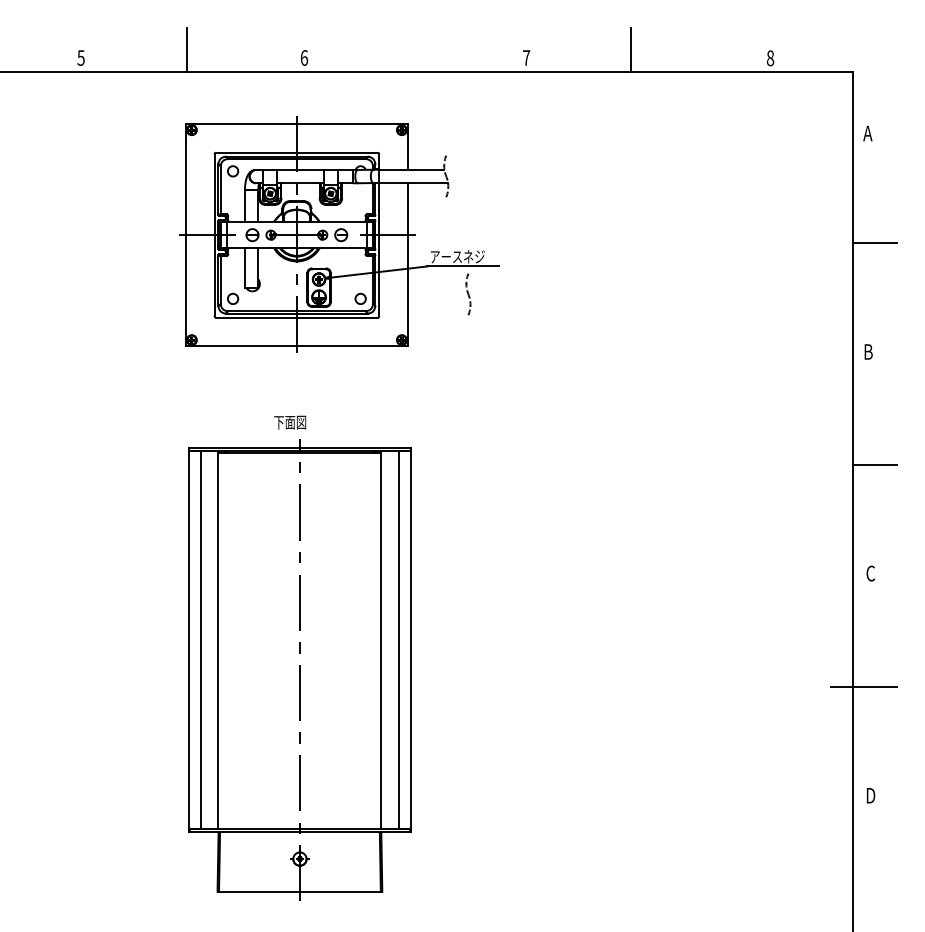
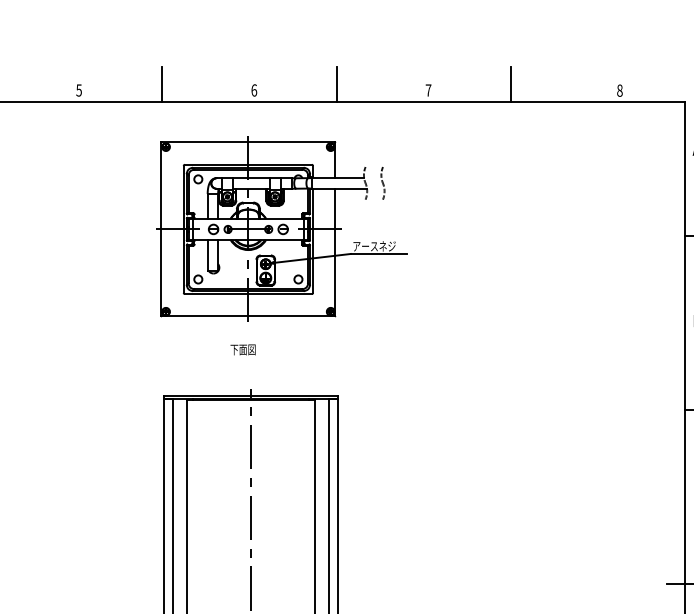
line: (409, 49) -> (336, 83), added
part: (468, 294) -> (383, 183), moved
text: (290, 422) -> (243, 349), moved

